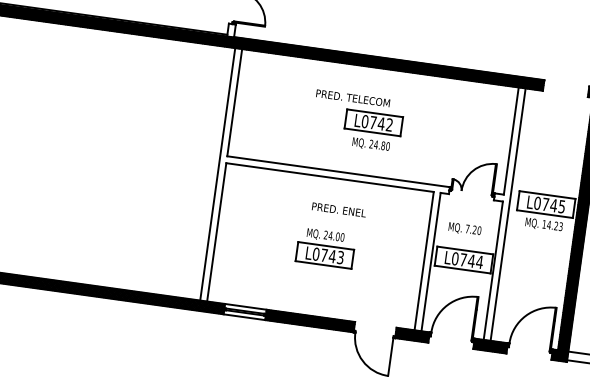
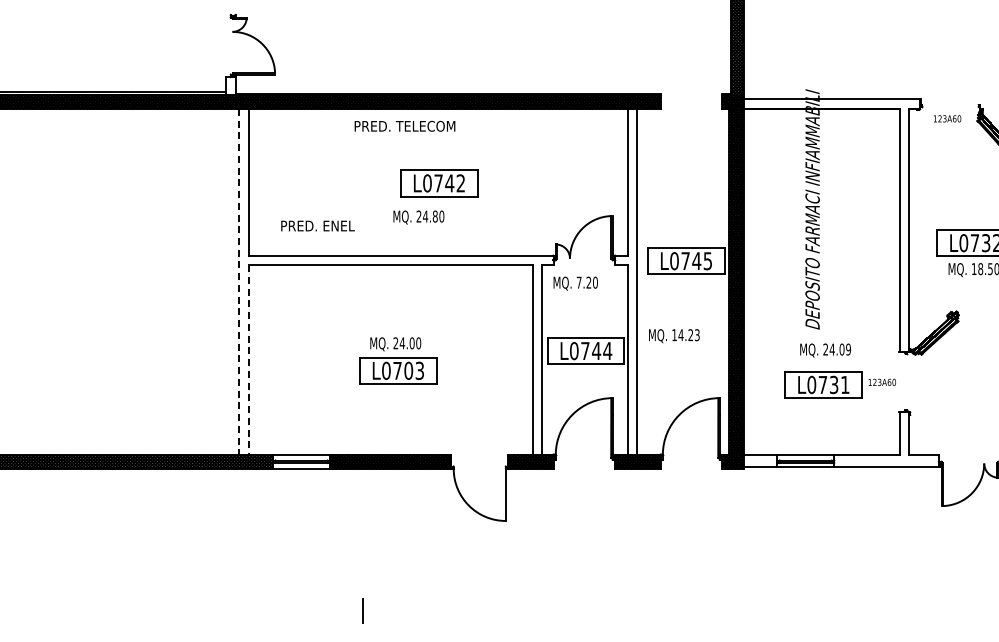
text: (352, 97) -> (404, 125), moved
text: (370, 144) -> (418, 217), moved
line: (218, 174) -> (239, 281), solid -> dashed
text: (338, 209) -> (317, 225), moved
text: (544, 225) -> (674, 336), moved
text: (464, 229) -> (575, 283), moved
line: (216, 232) -> (248, 359), solid -> dashed
text: (332, 256) -> (408, 370), L0743 -> L0703

